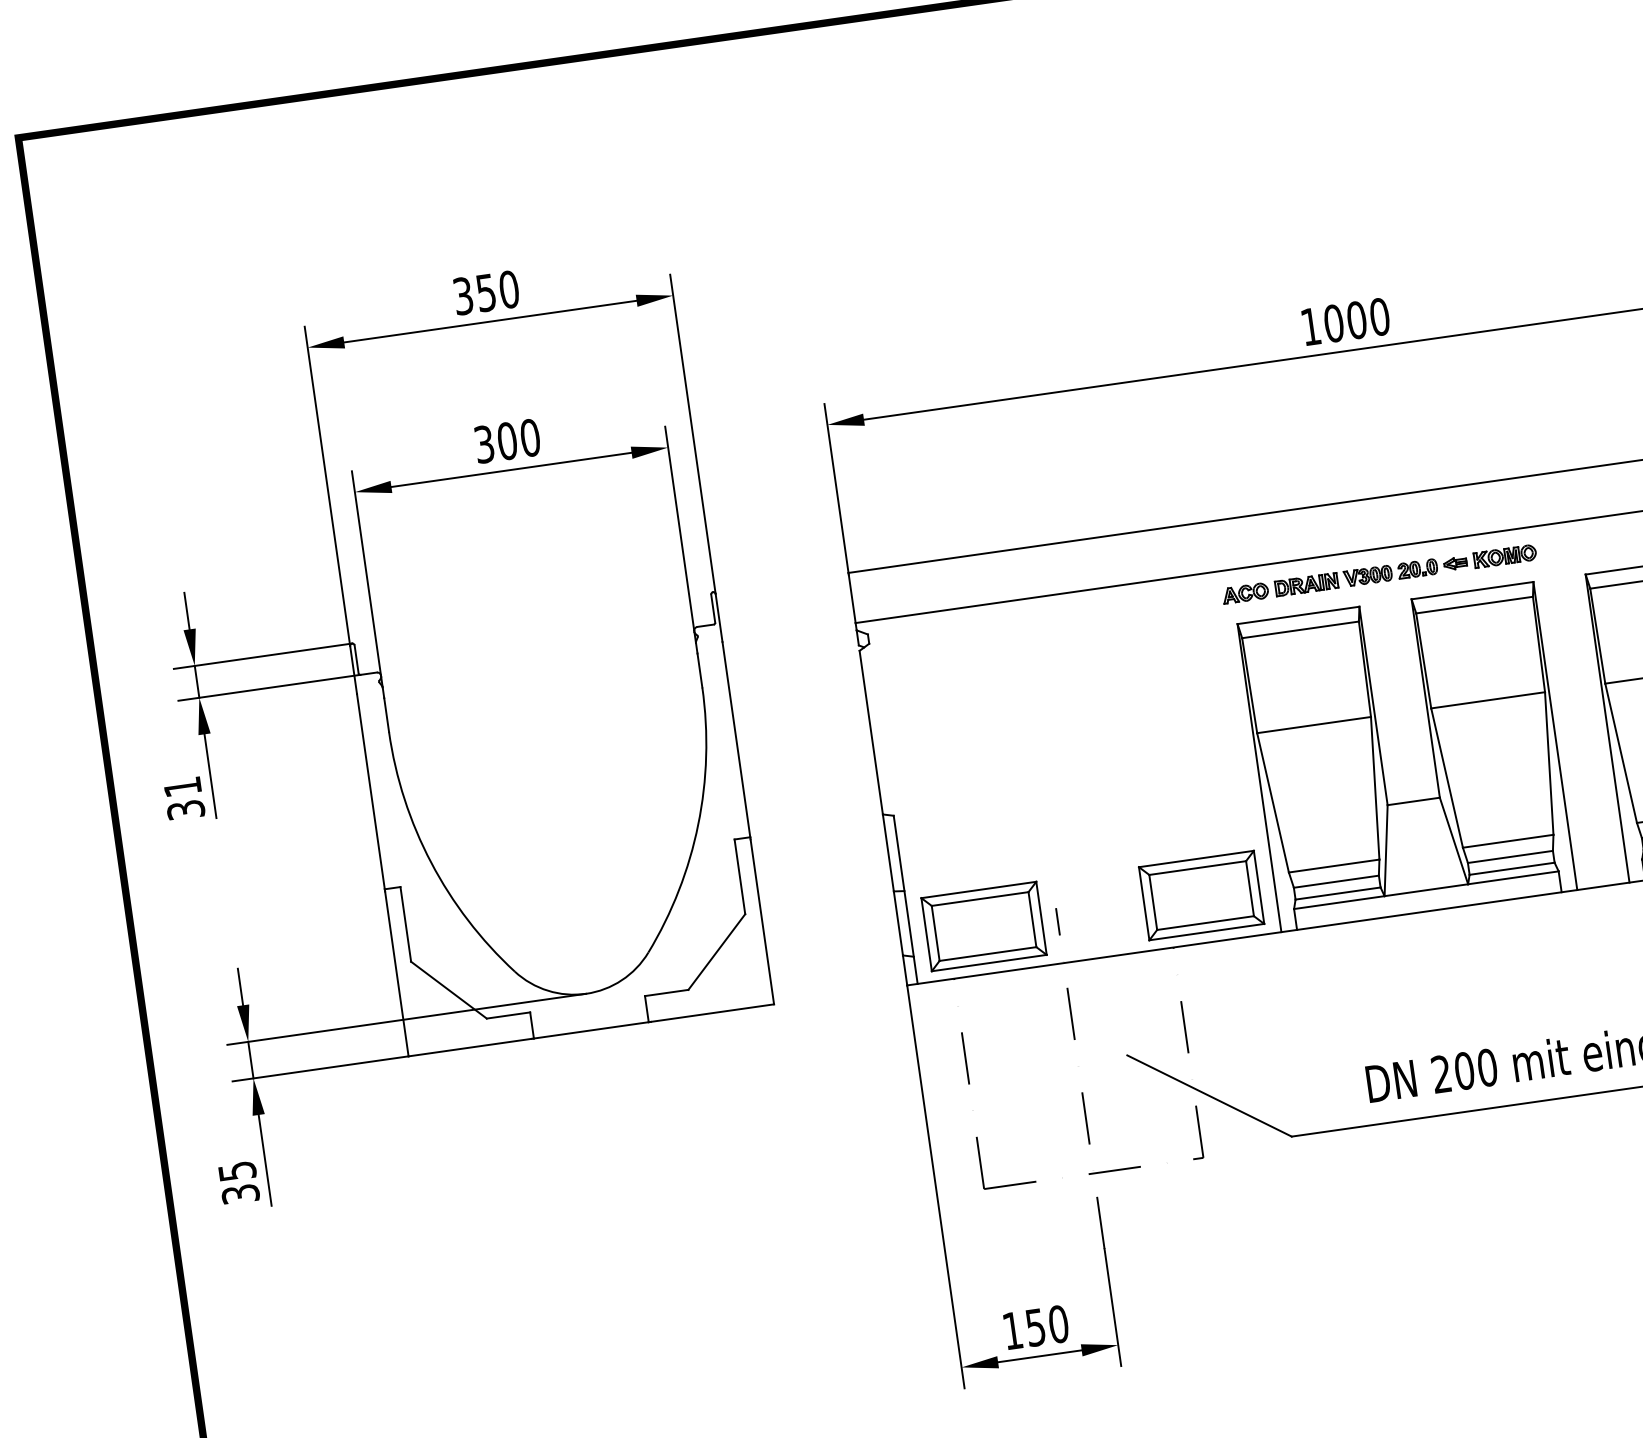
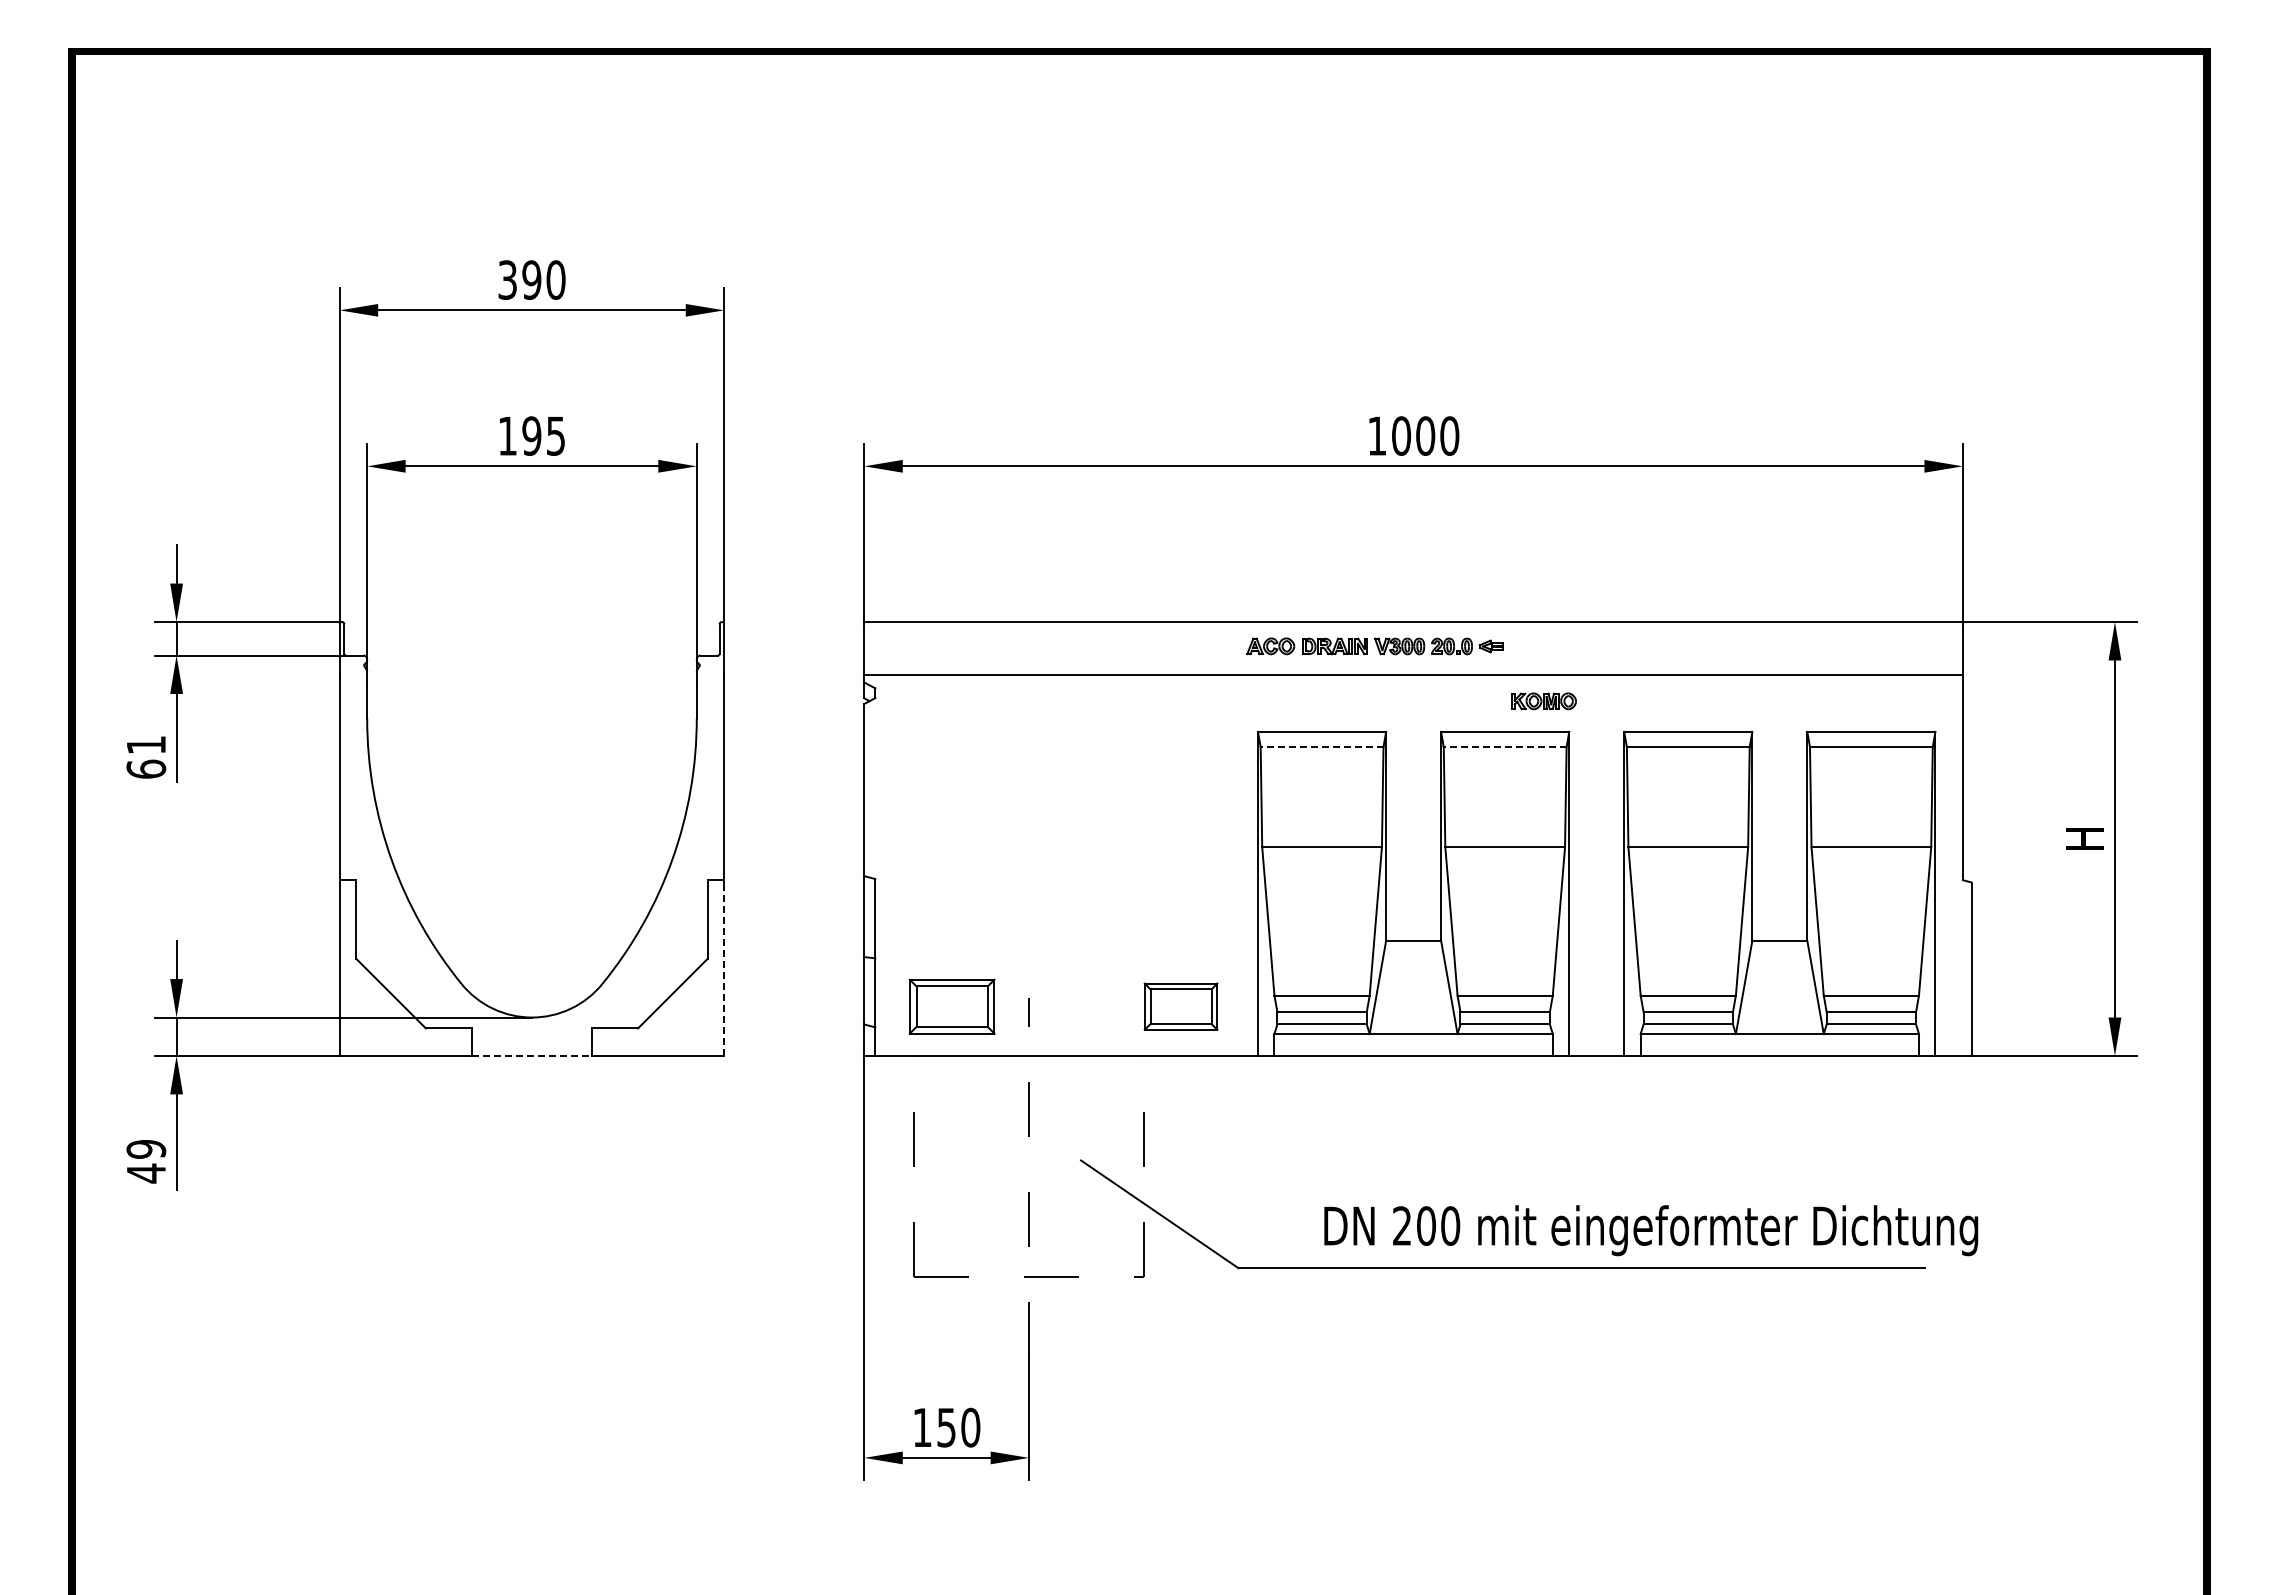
text: (485, 292) -> (531, 279), 350 -> 390
text: (506, 440) -> (531, 435), 300 -> 195
part: (1344, 579) -> (1374, 646), moved
line: (1473, 605) -> (1504, 747), solid -> dashed
line: (1300, 630) -> (1321, 747), solid -> dashed
text: (186, 809) -> (146, 768), 31 -> 61
part: (1201, 895) -> (1180, 1006), size x0.6
line: (762, 922) -> (724, 969), solid -> dashed
part: (983, 926) -> (951, 1006), size x0.7
line: (591, 1029) -> (532, 1055), solid -> dashed
text: (239, 1182) -> (146, 1161), 35 -> 49

